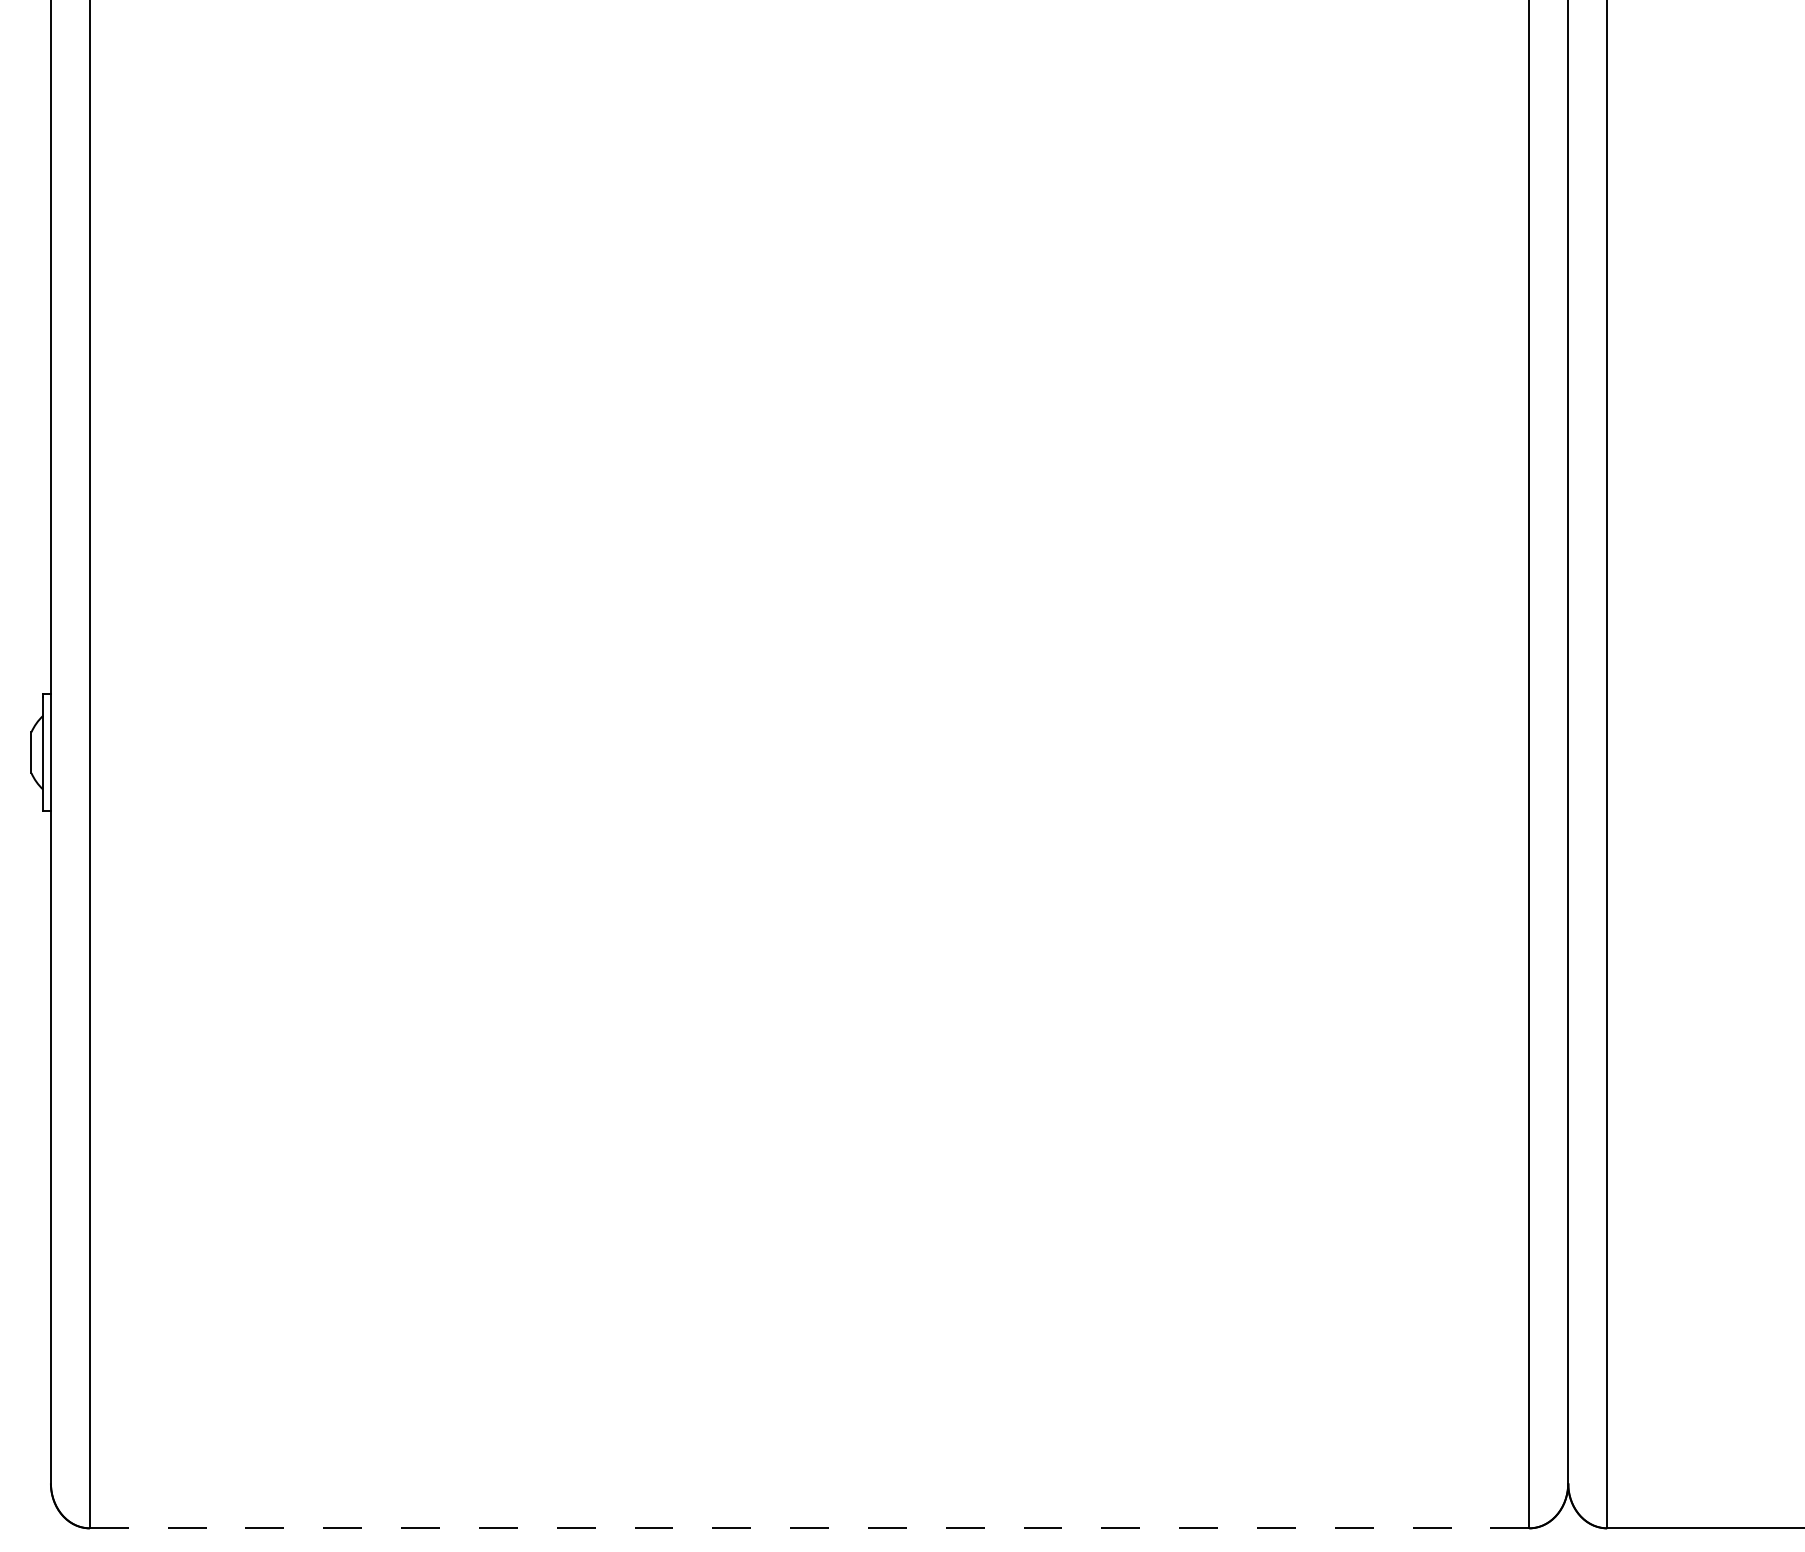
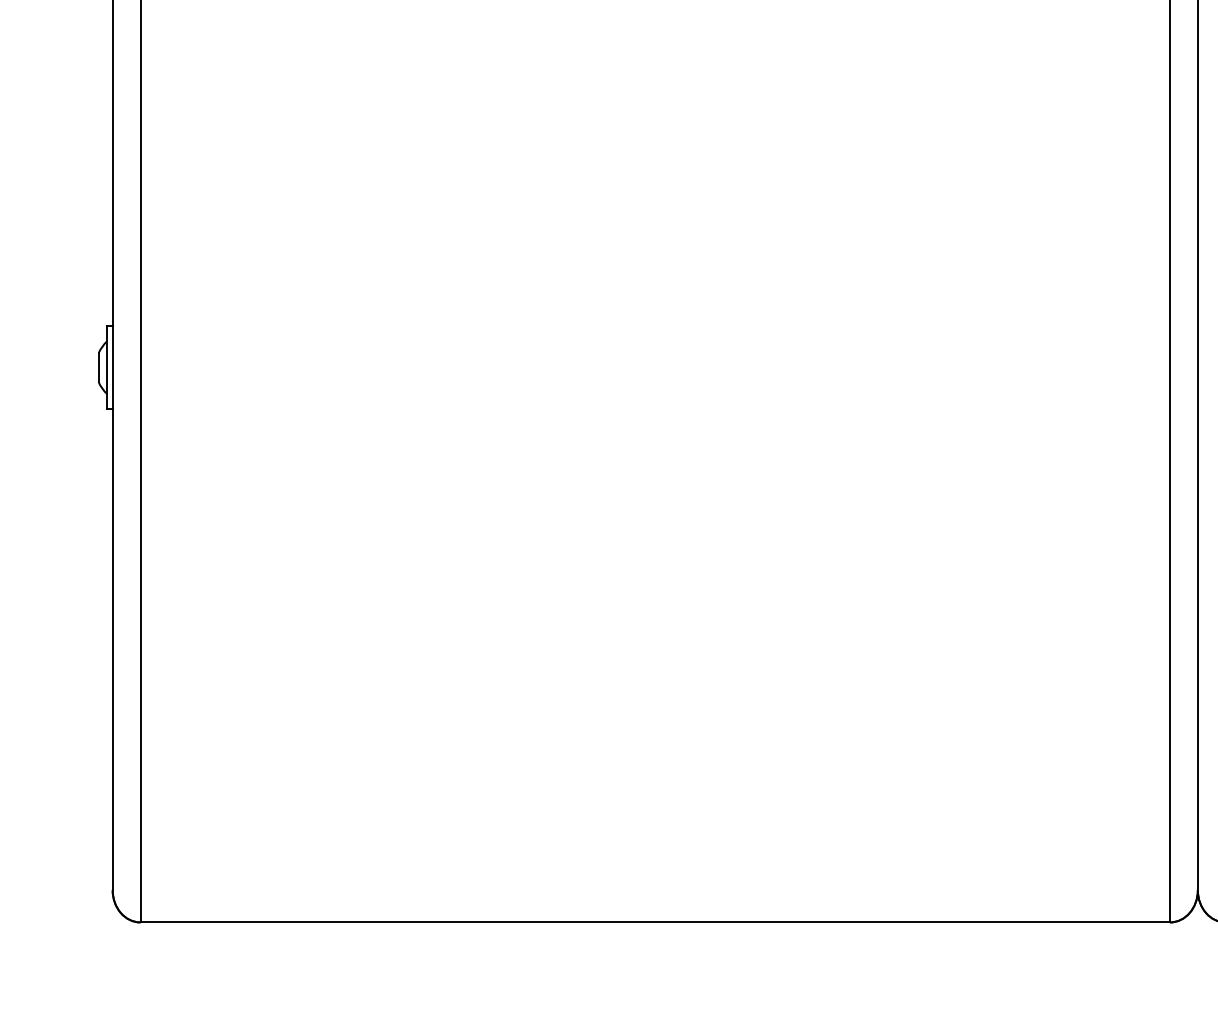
line: (809, 1528) -> (655, 922), dashed -> solid

